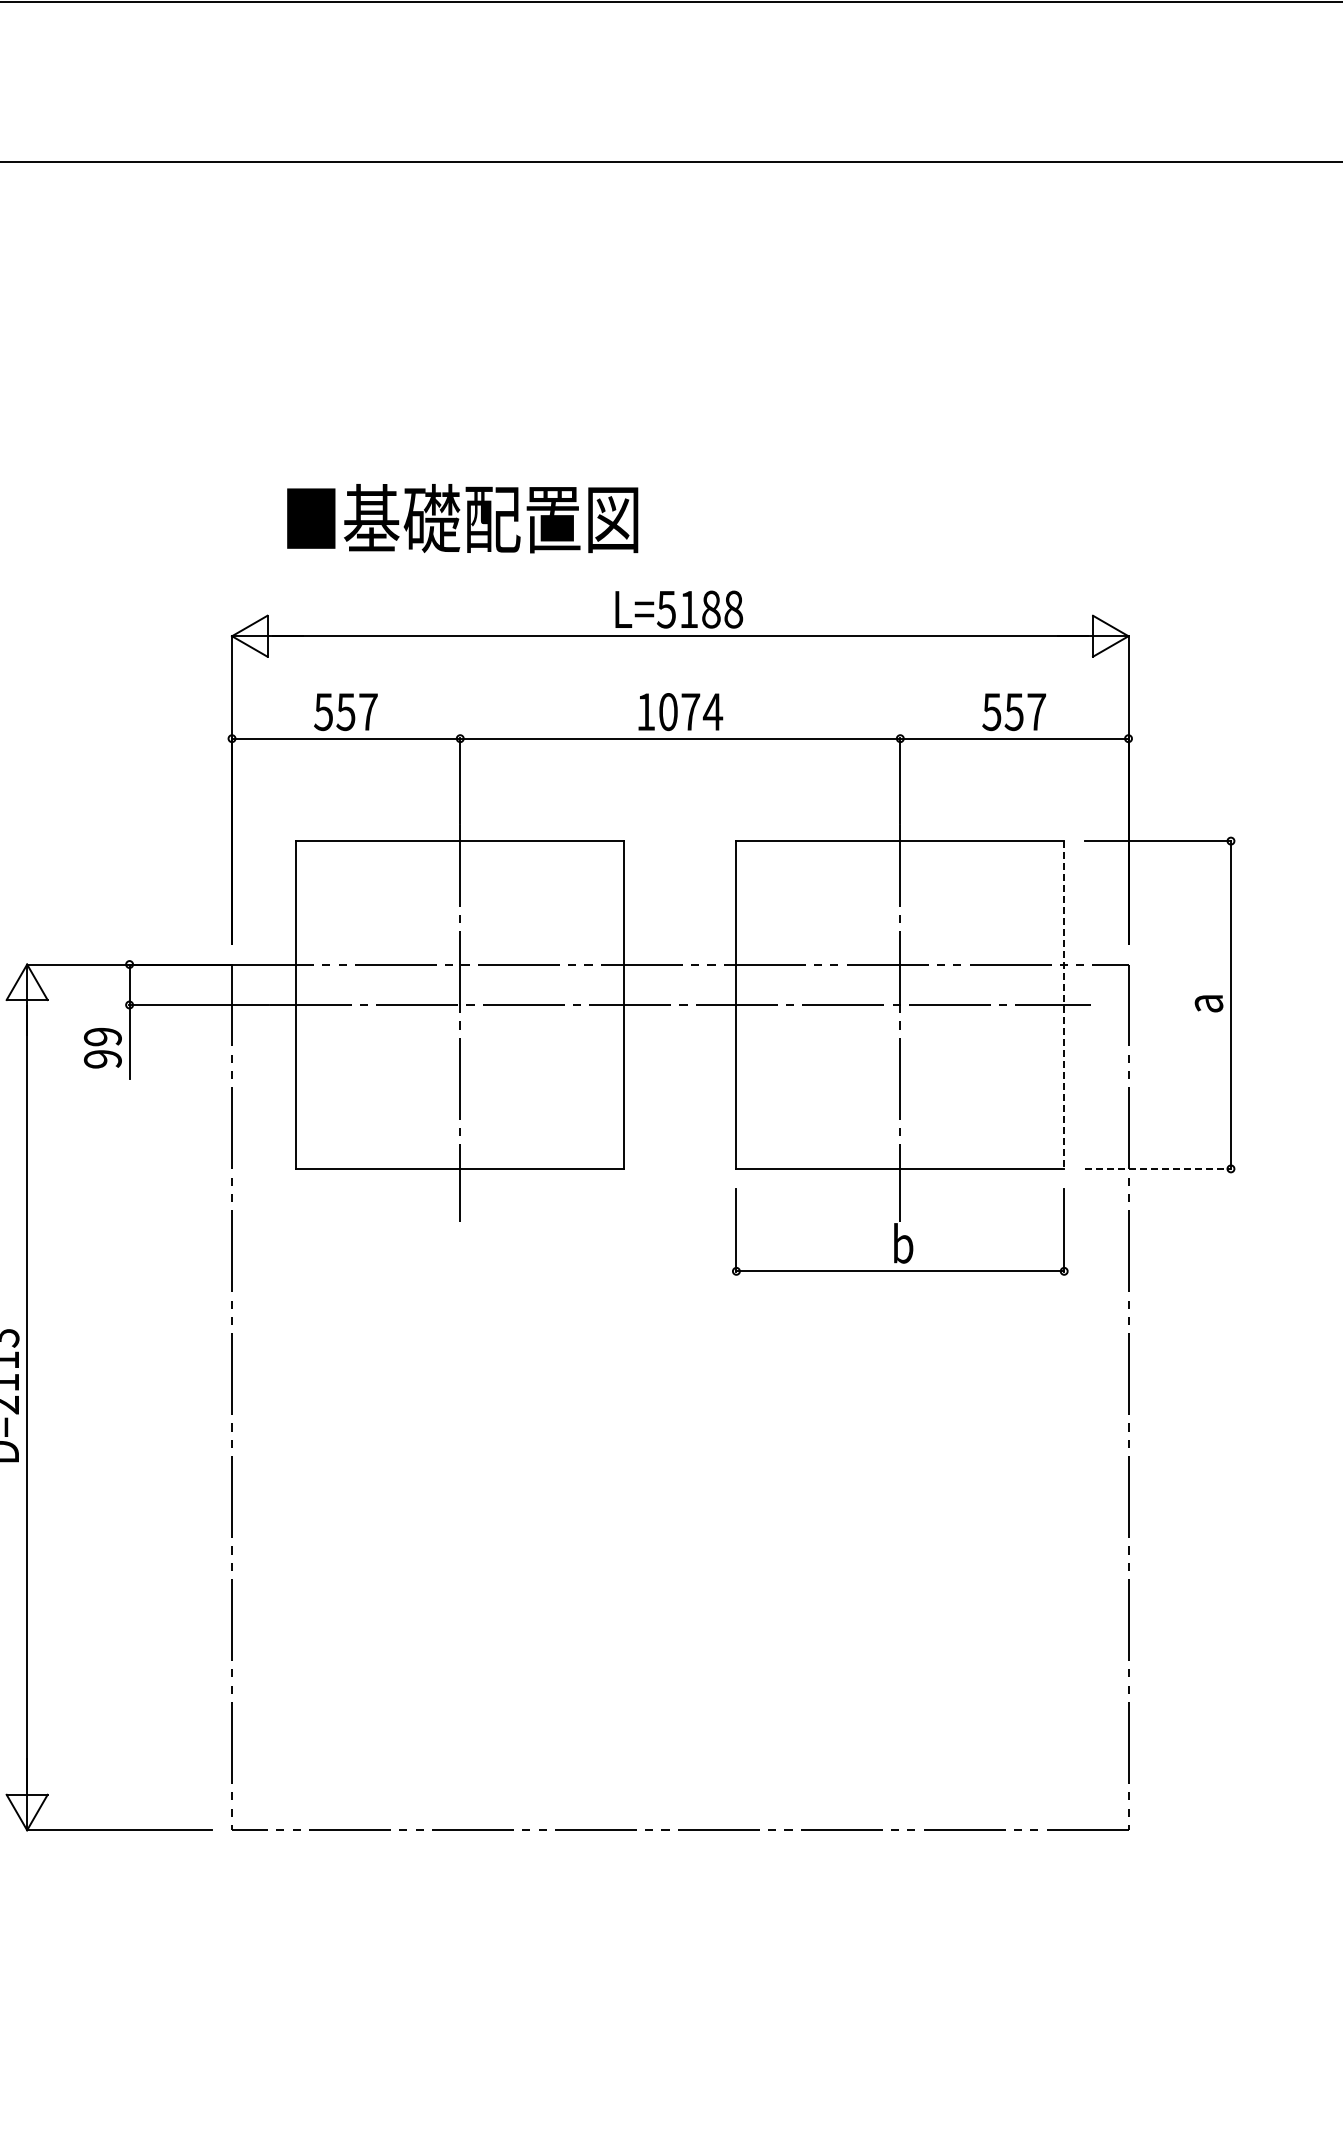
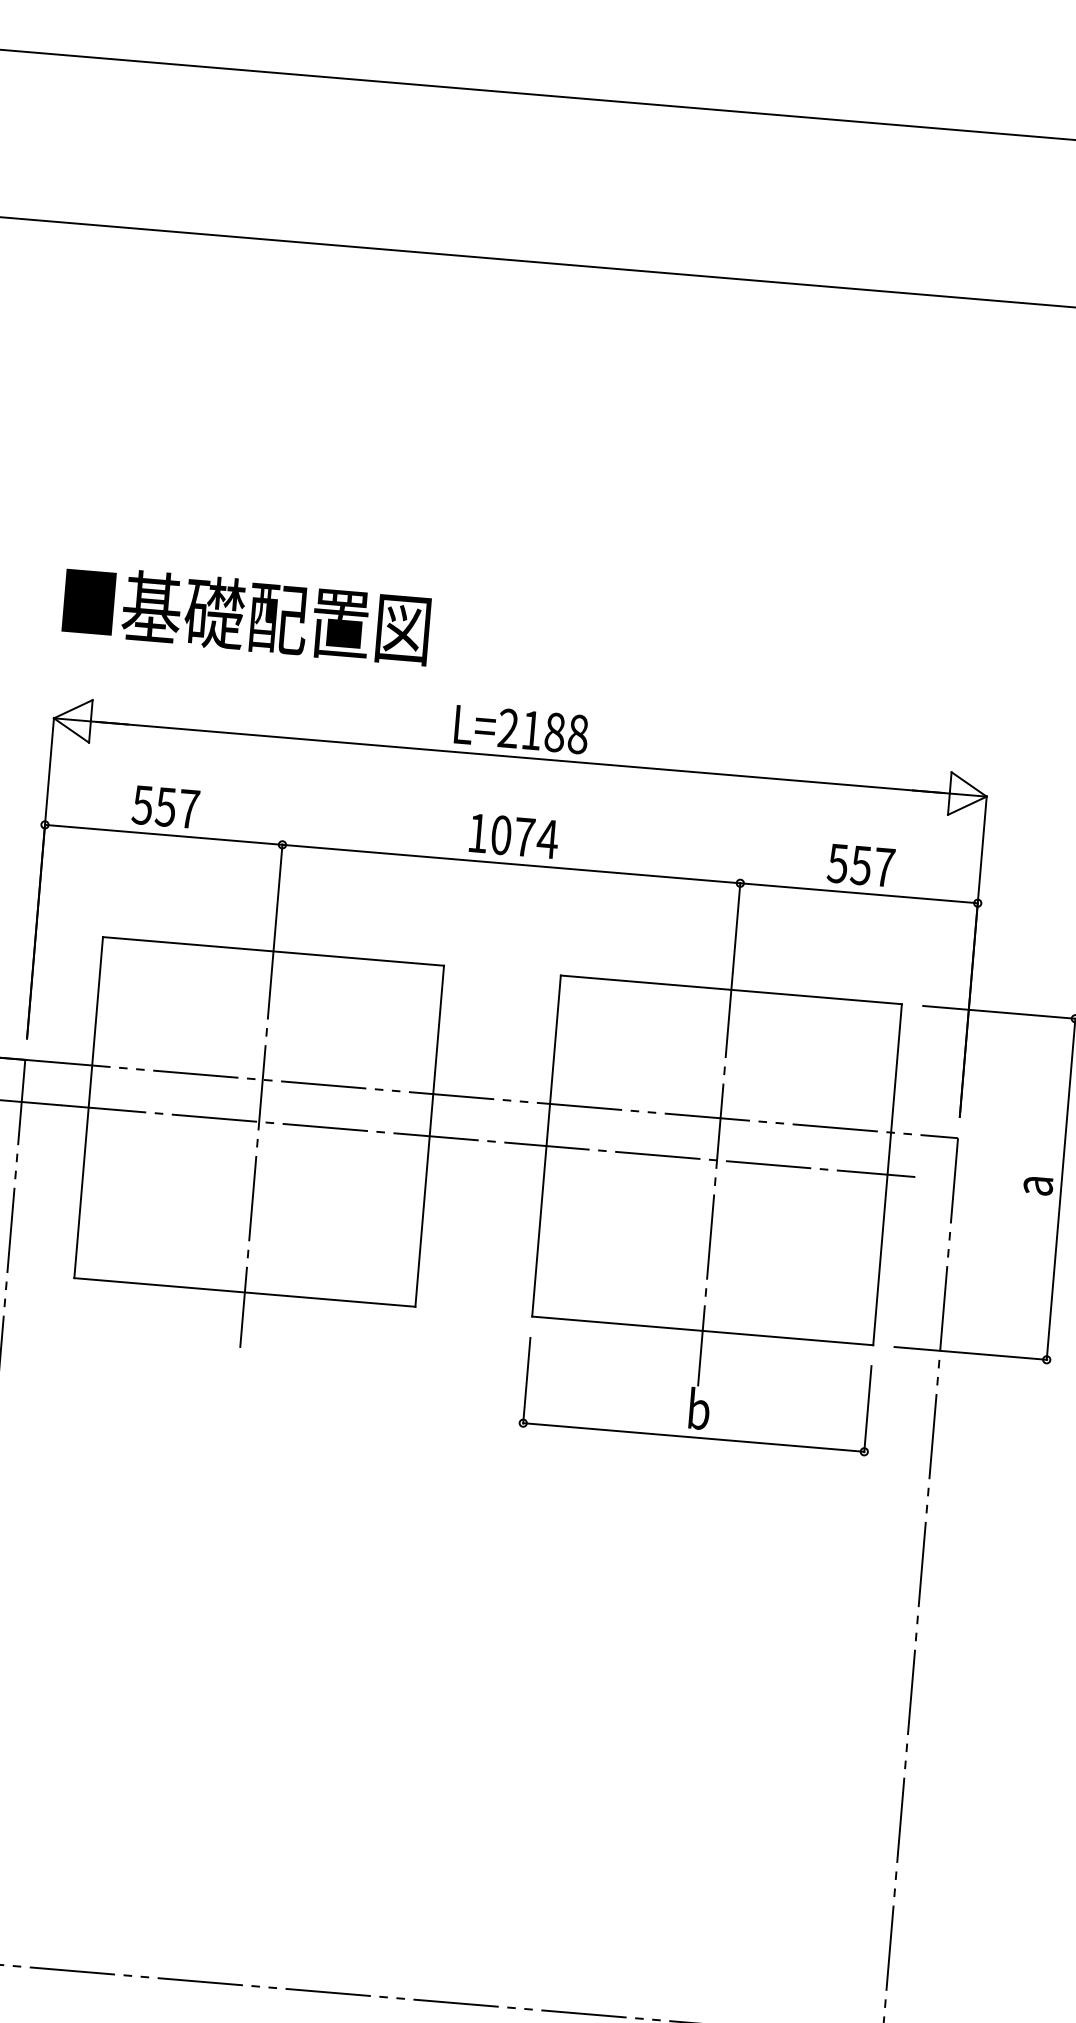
text: (462, 518) -> (246, 615), moved
text: (666, 609) -> (508, 728), L=5188 -> L=2188
line: (1064, 1005) -> (887, 1175), dashed -> solid
line: (1158, 1168) -> (971, 1353), dashed -> solid

